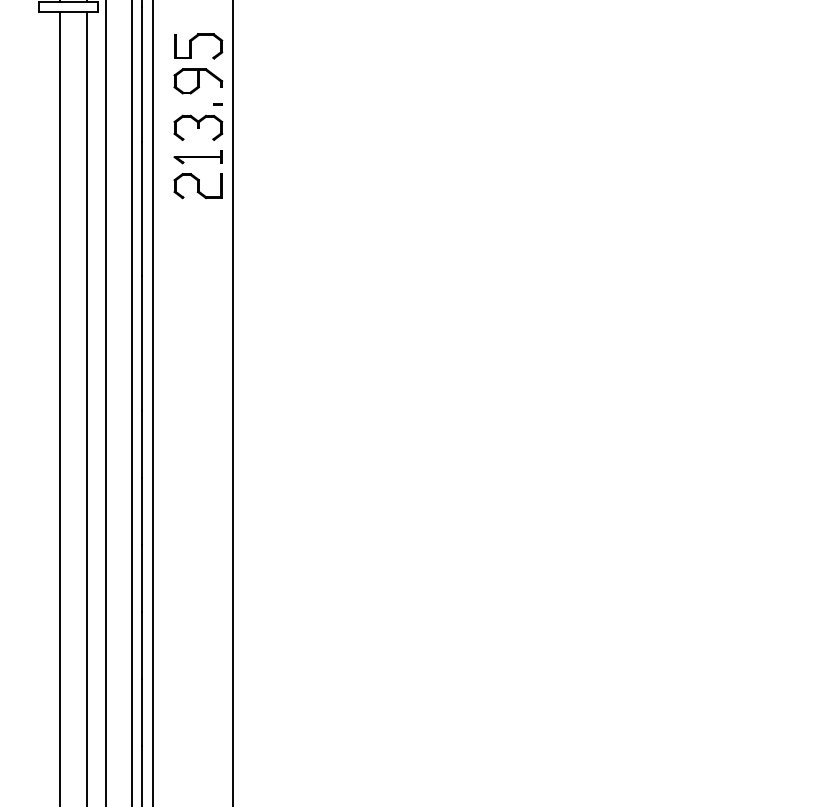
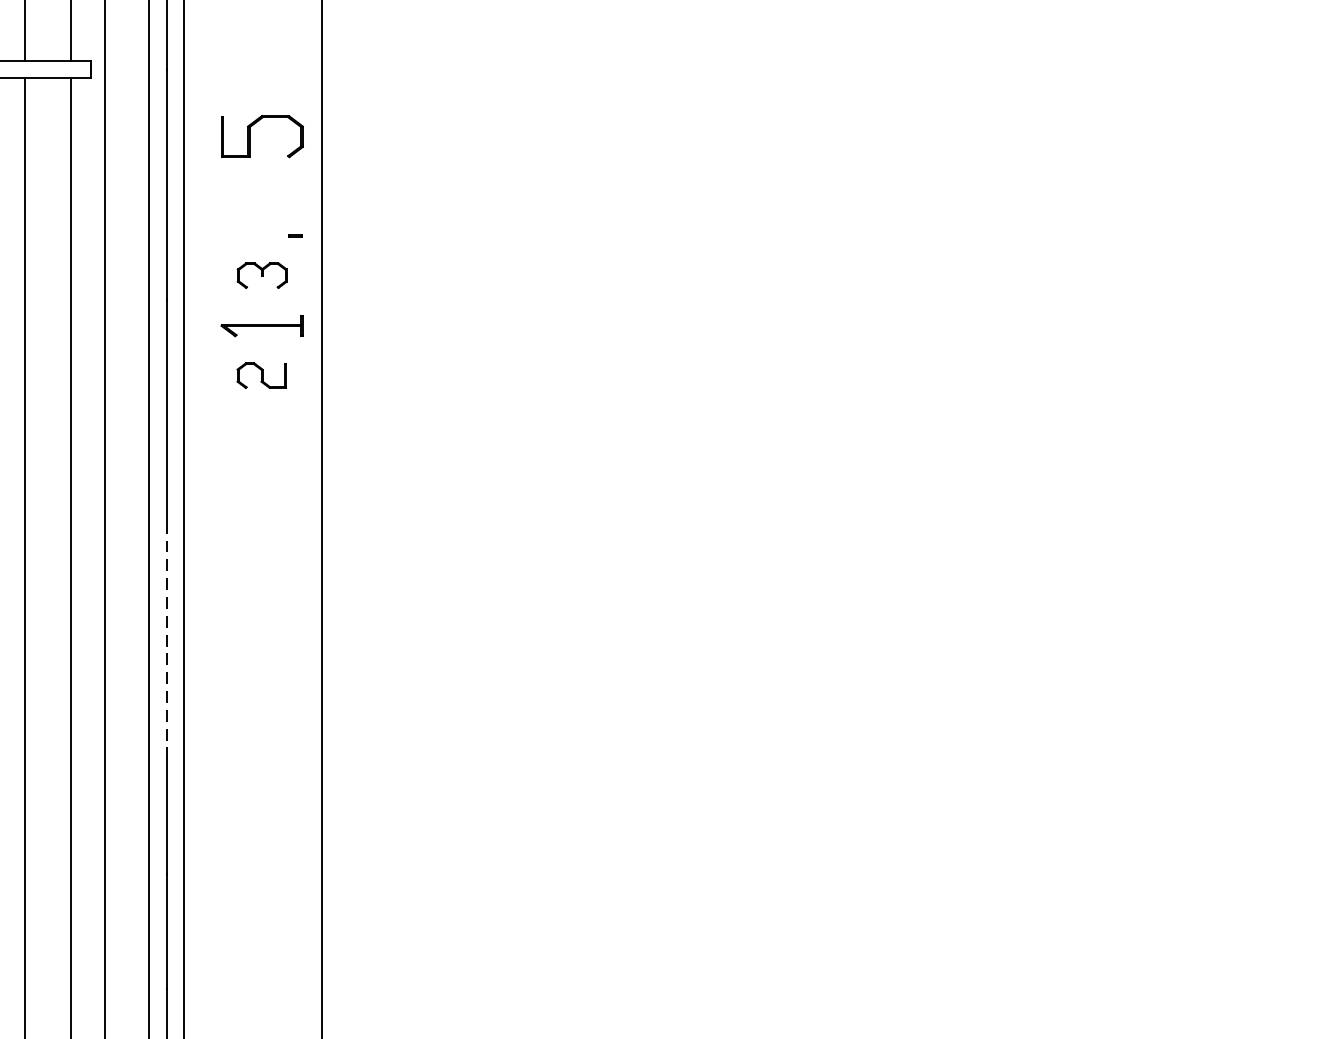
part: (198, 81) -> (262, 196), removed
part: (198, 127) -> (262, 275), size x0.6
part: (197, 186) -> (260, 376), size x0.6
line: (142, 342) -> (166, 642), solid -> dashed

